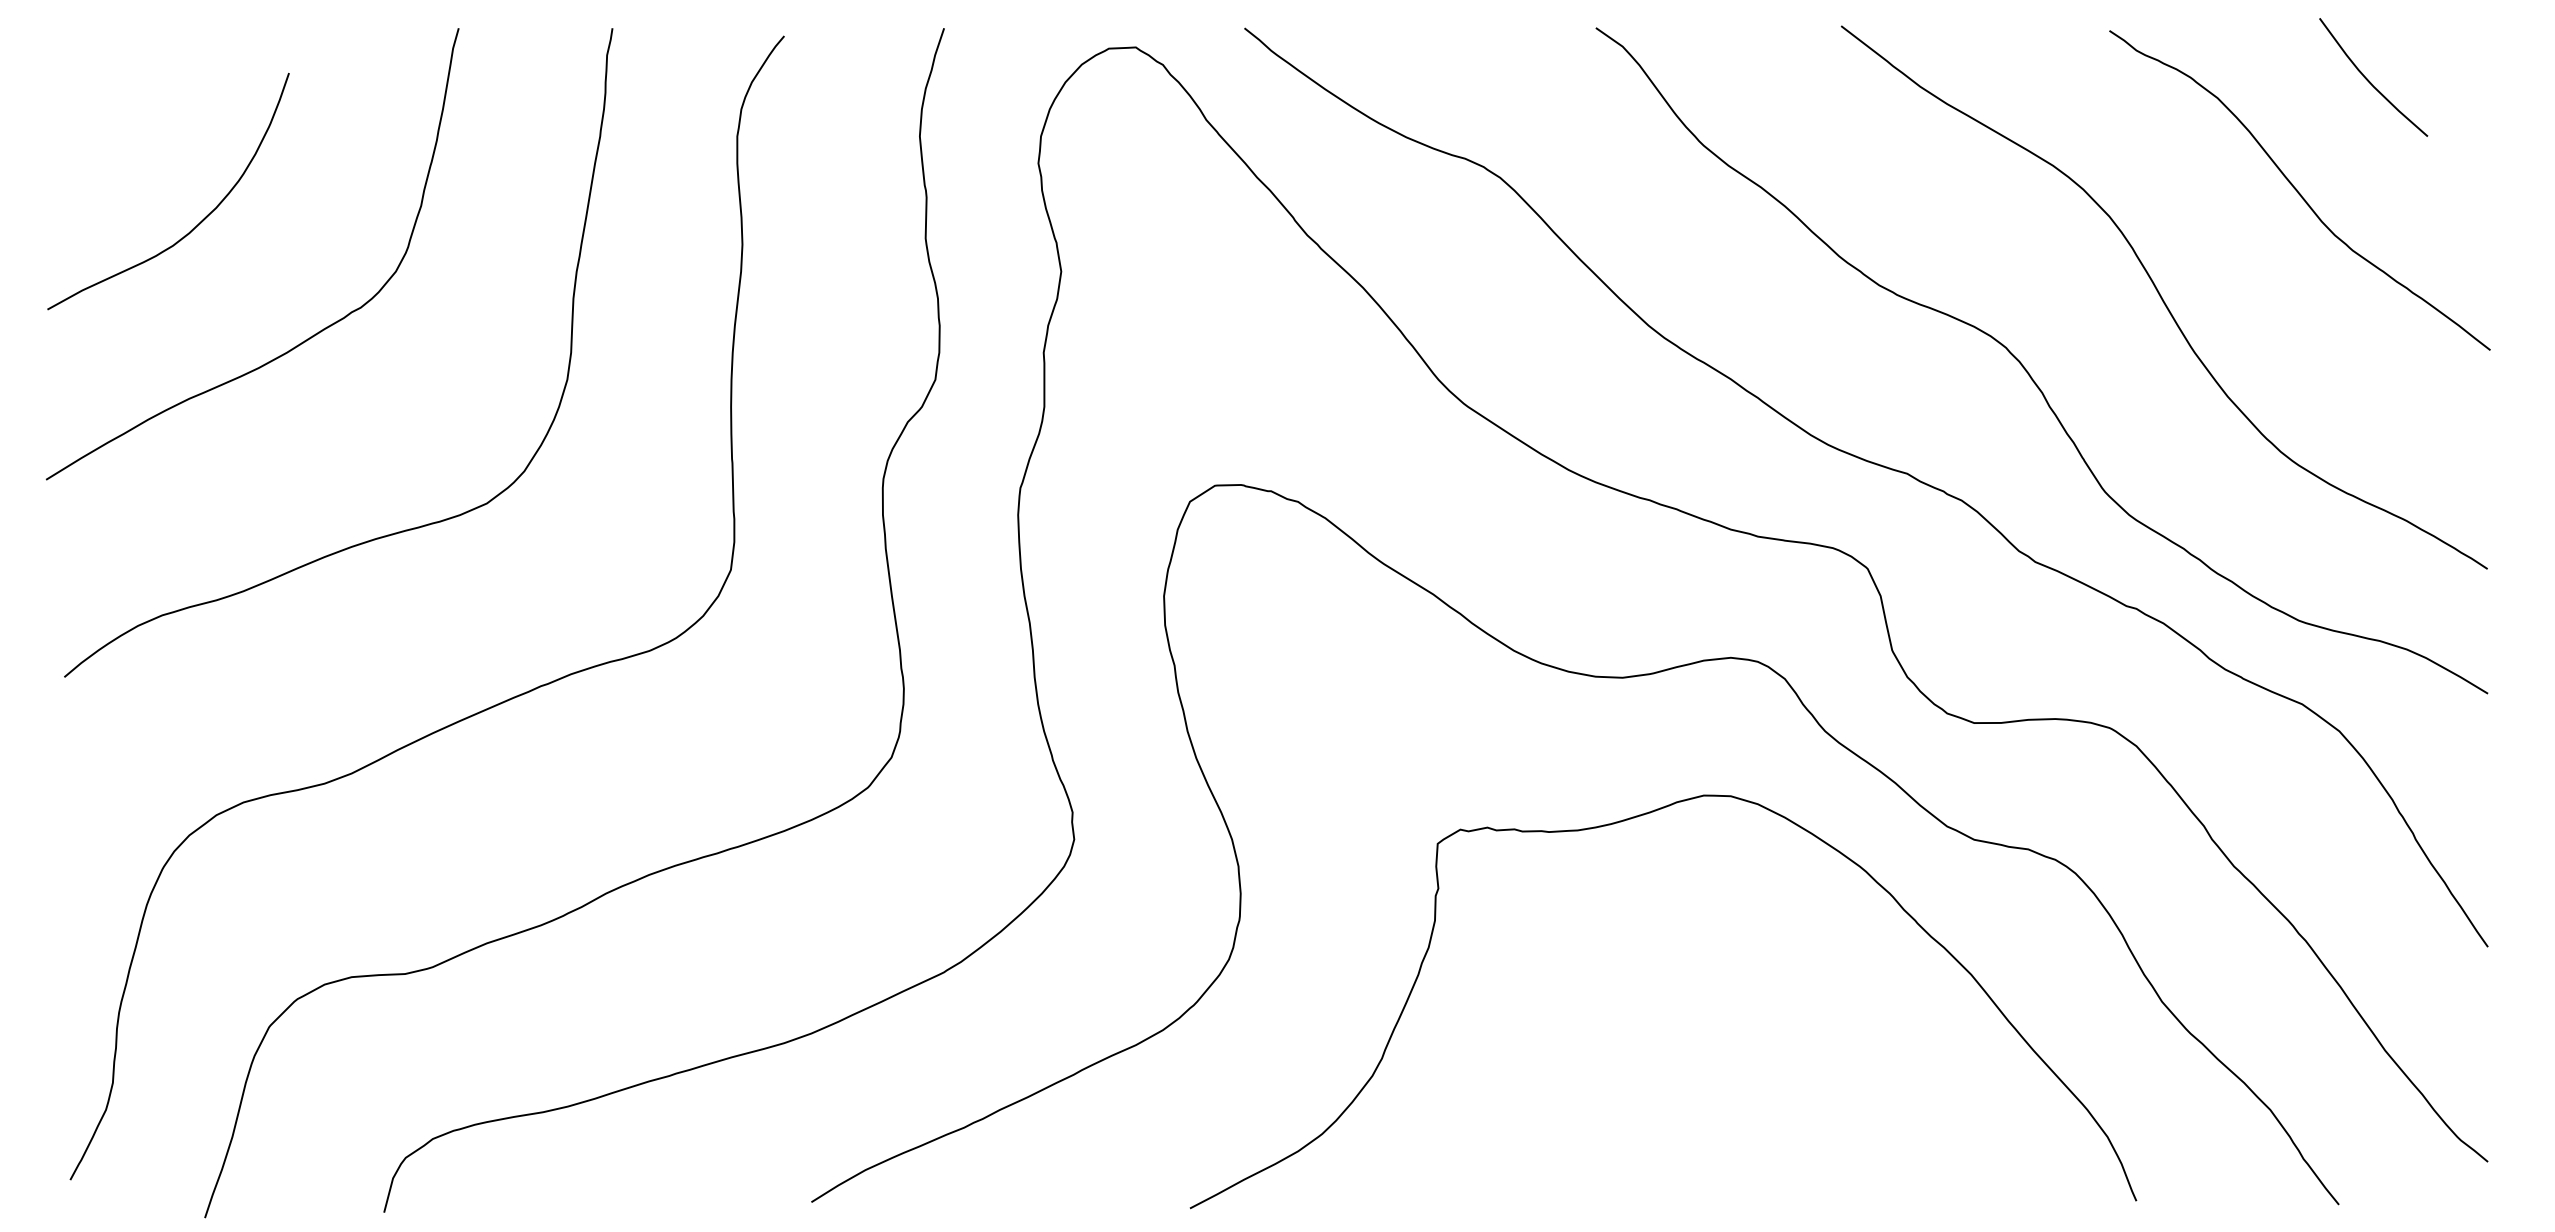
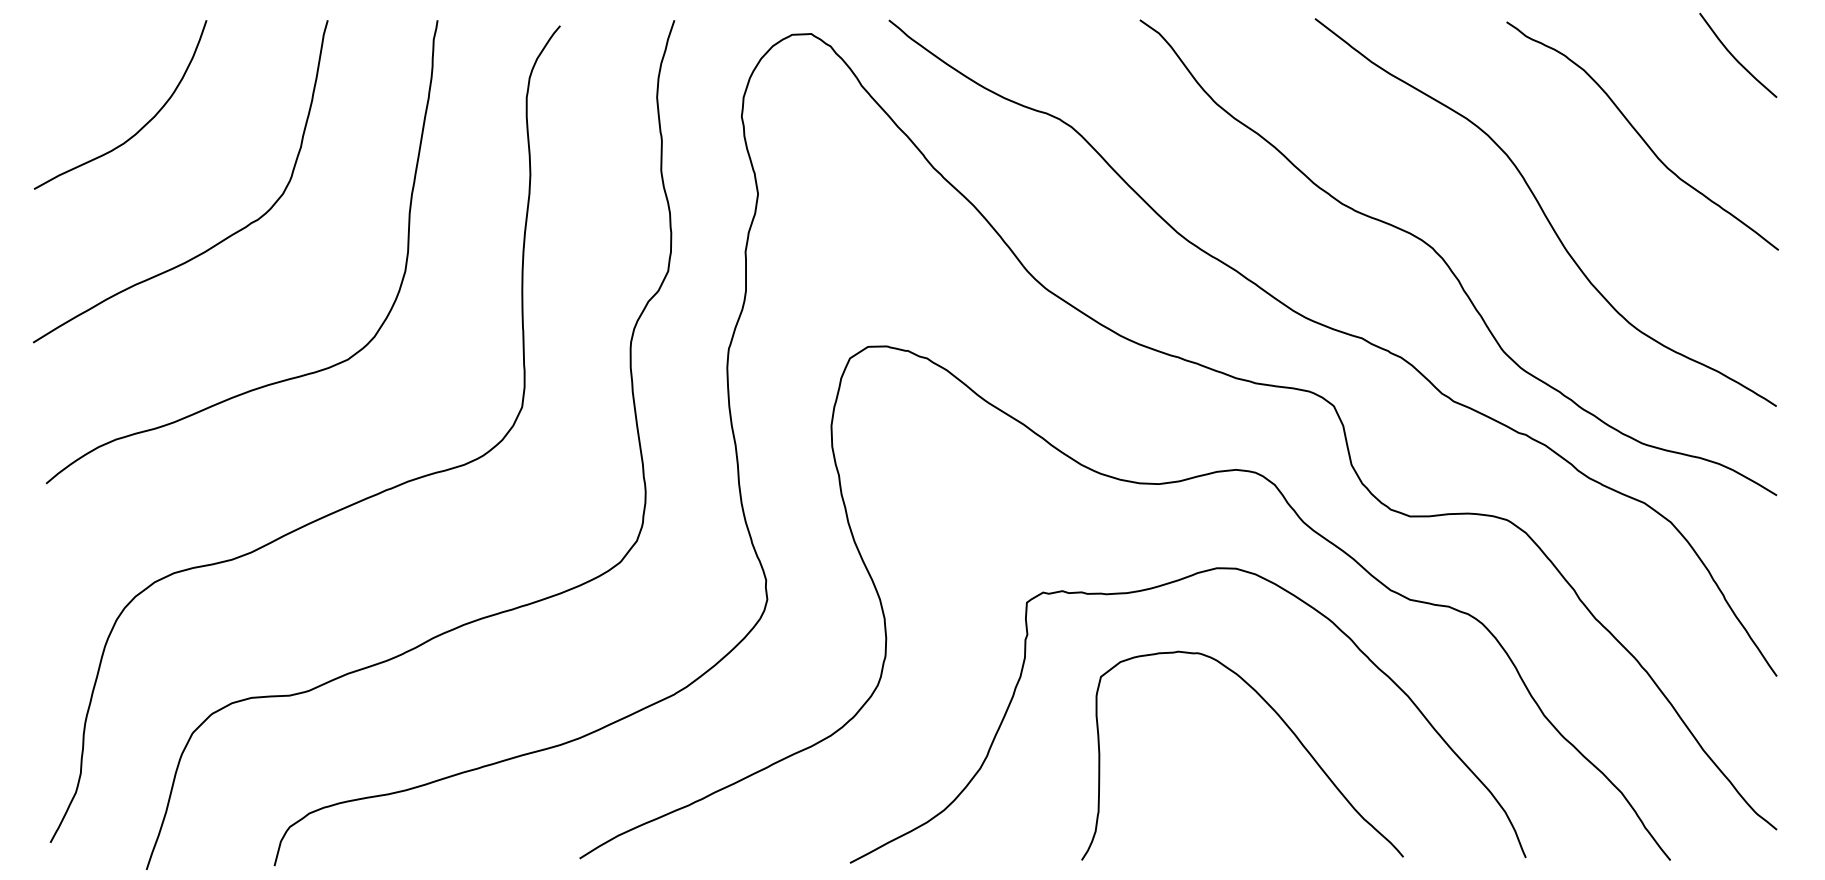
curve: (2369, 80) -> (1735, 57), moved
curve: (199, 221) -> (142, 126), moved
curve: (1792, 1007) -> (1280, 719), added

